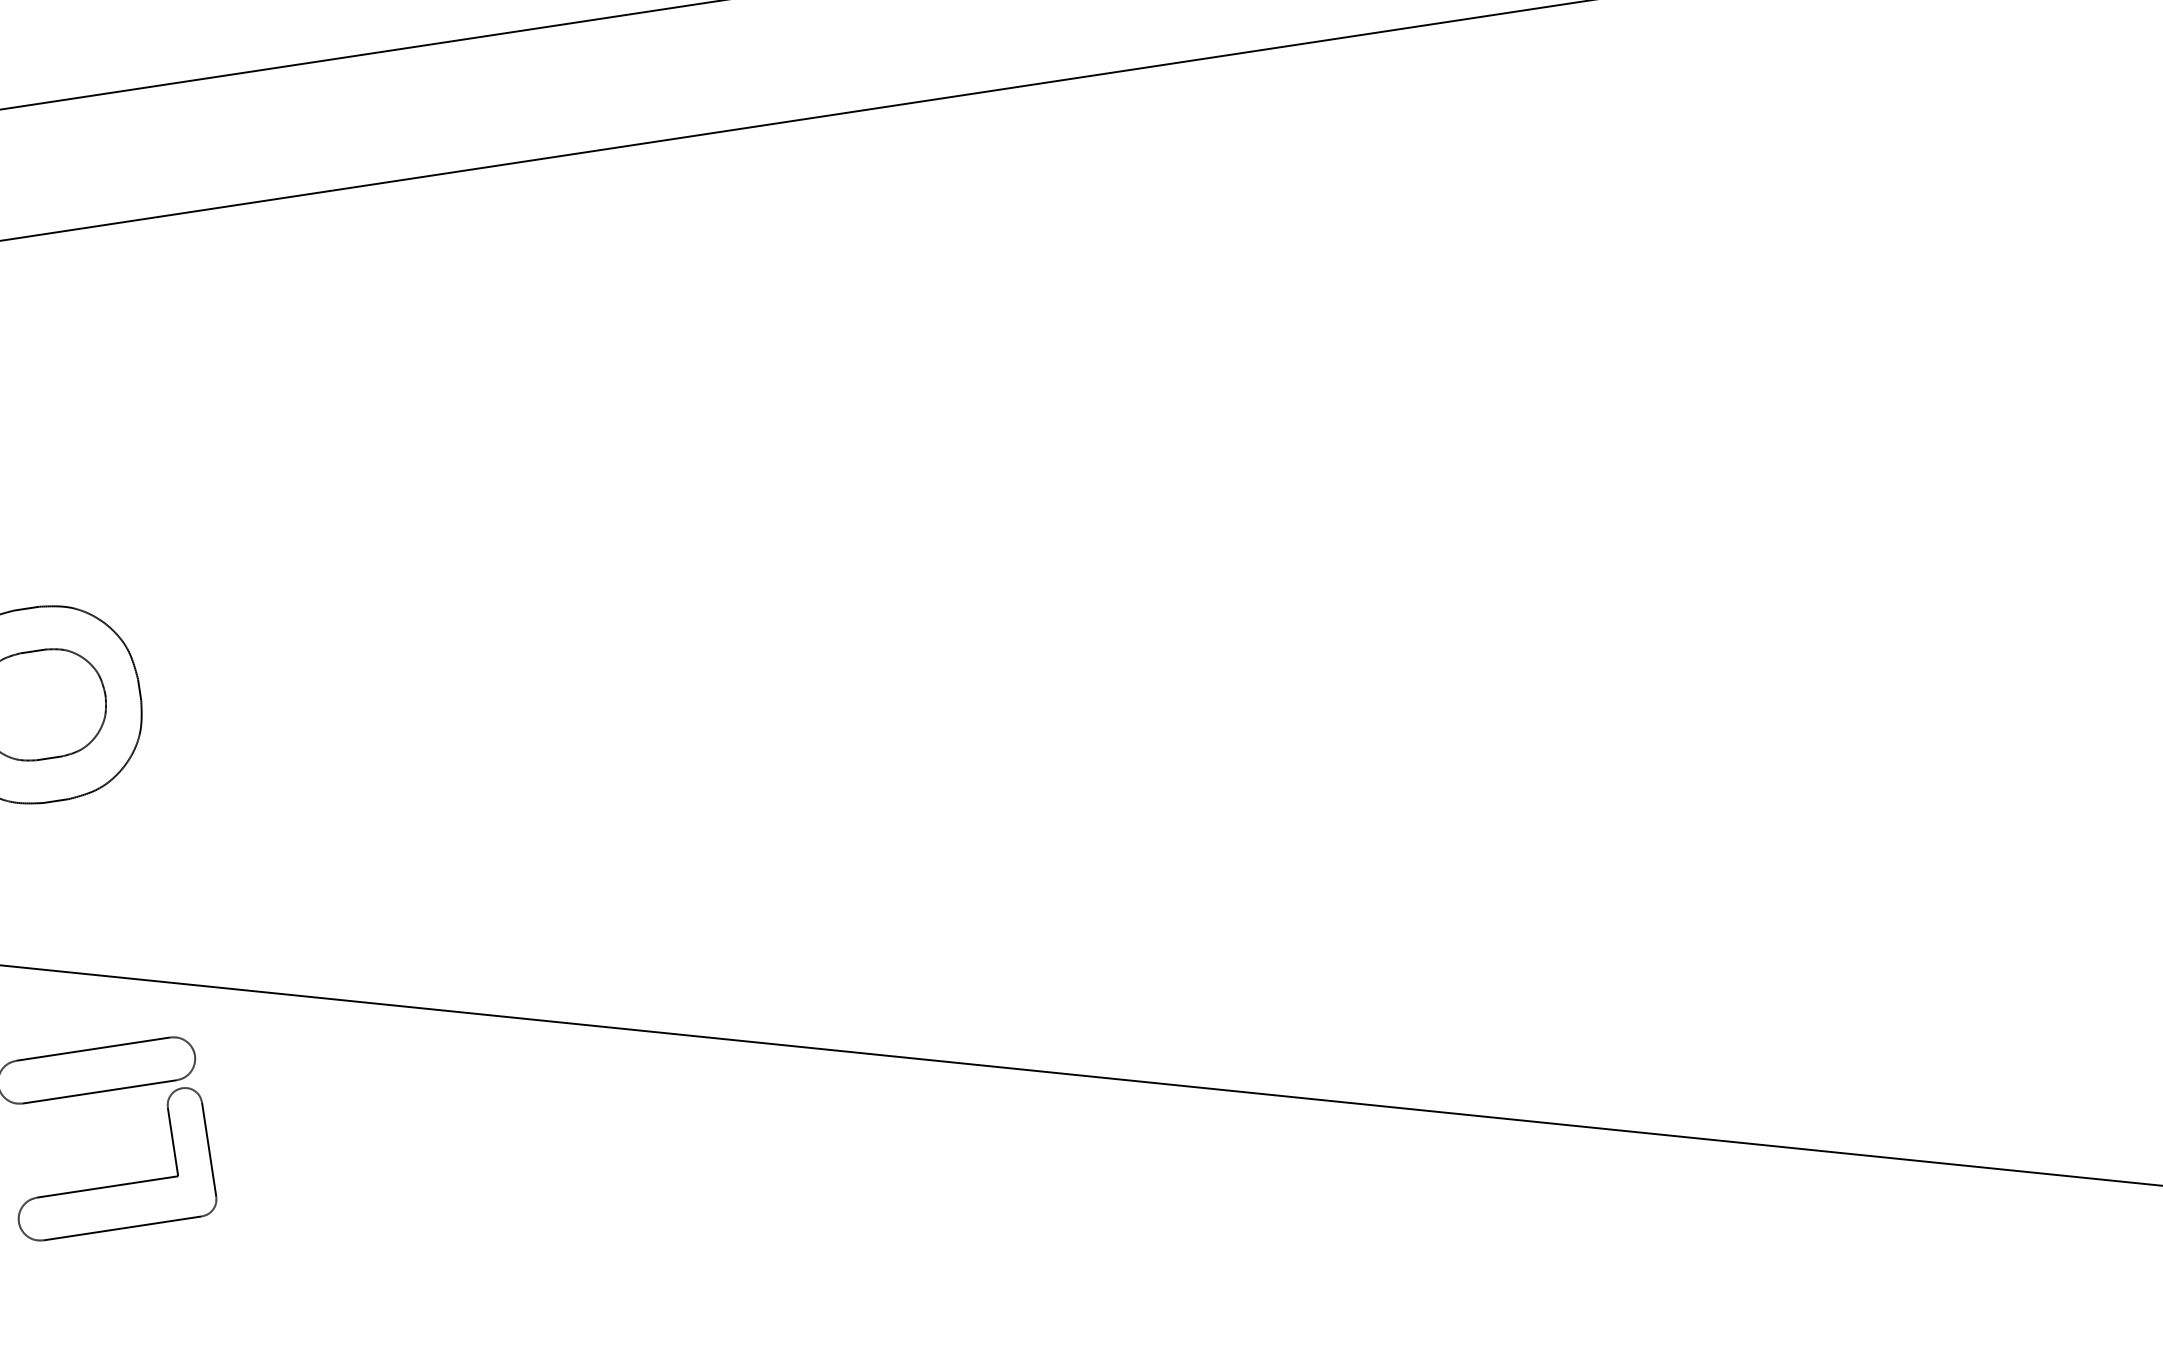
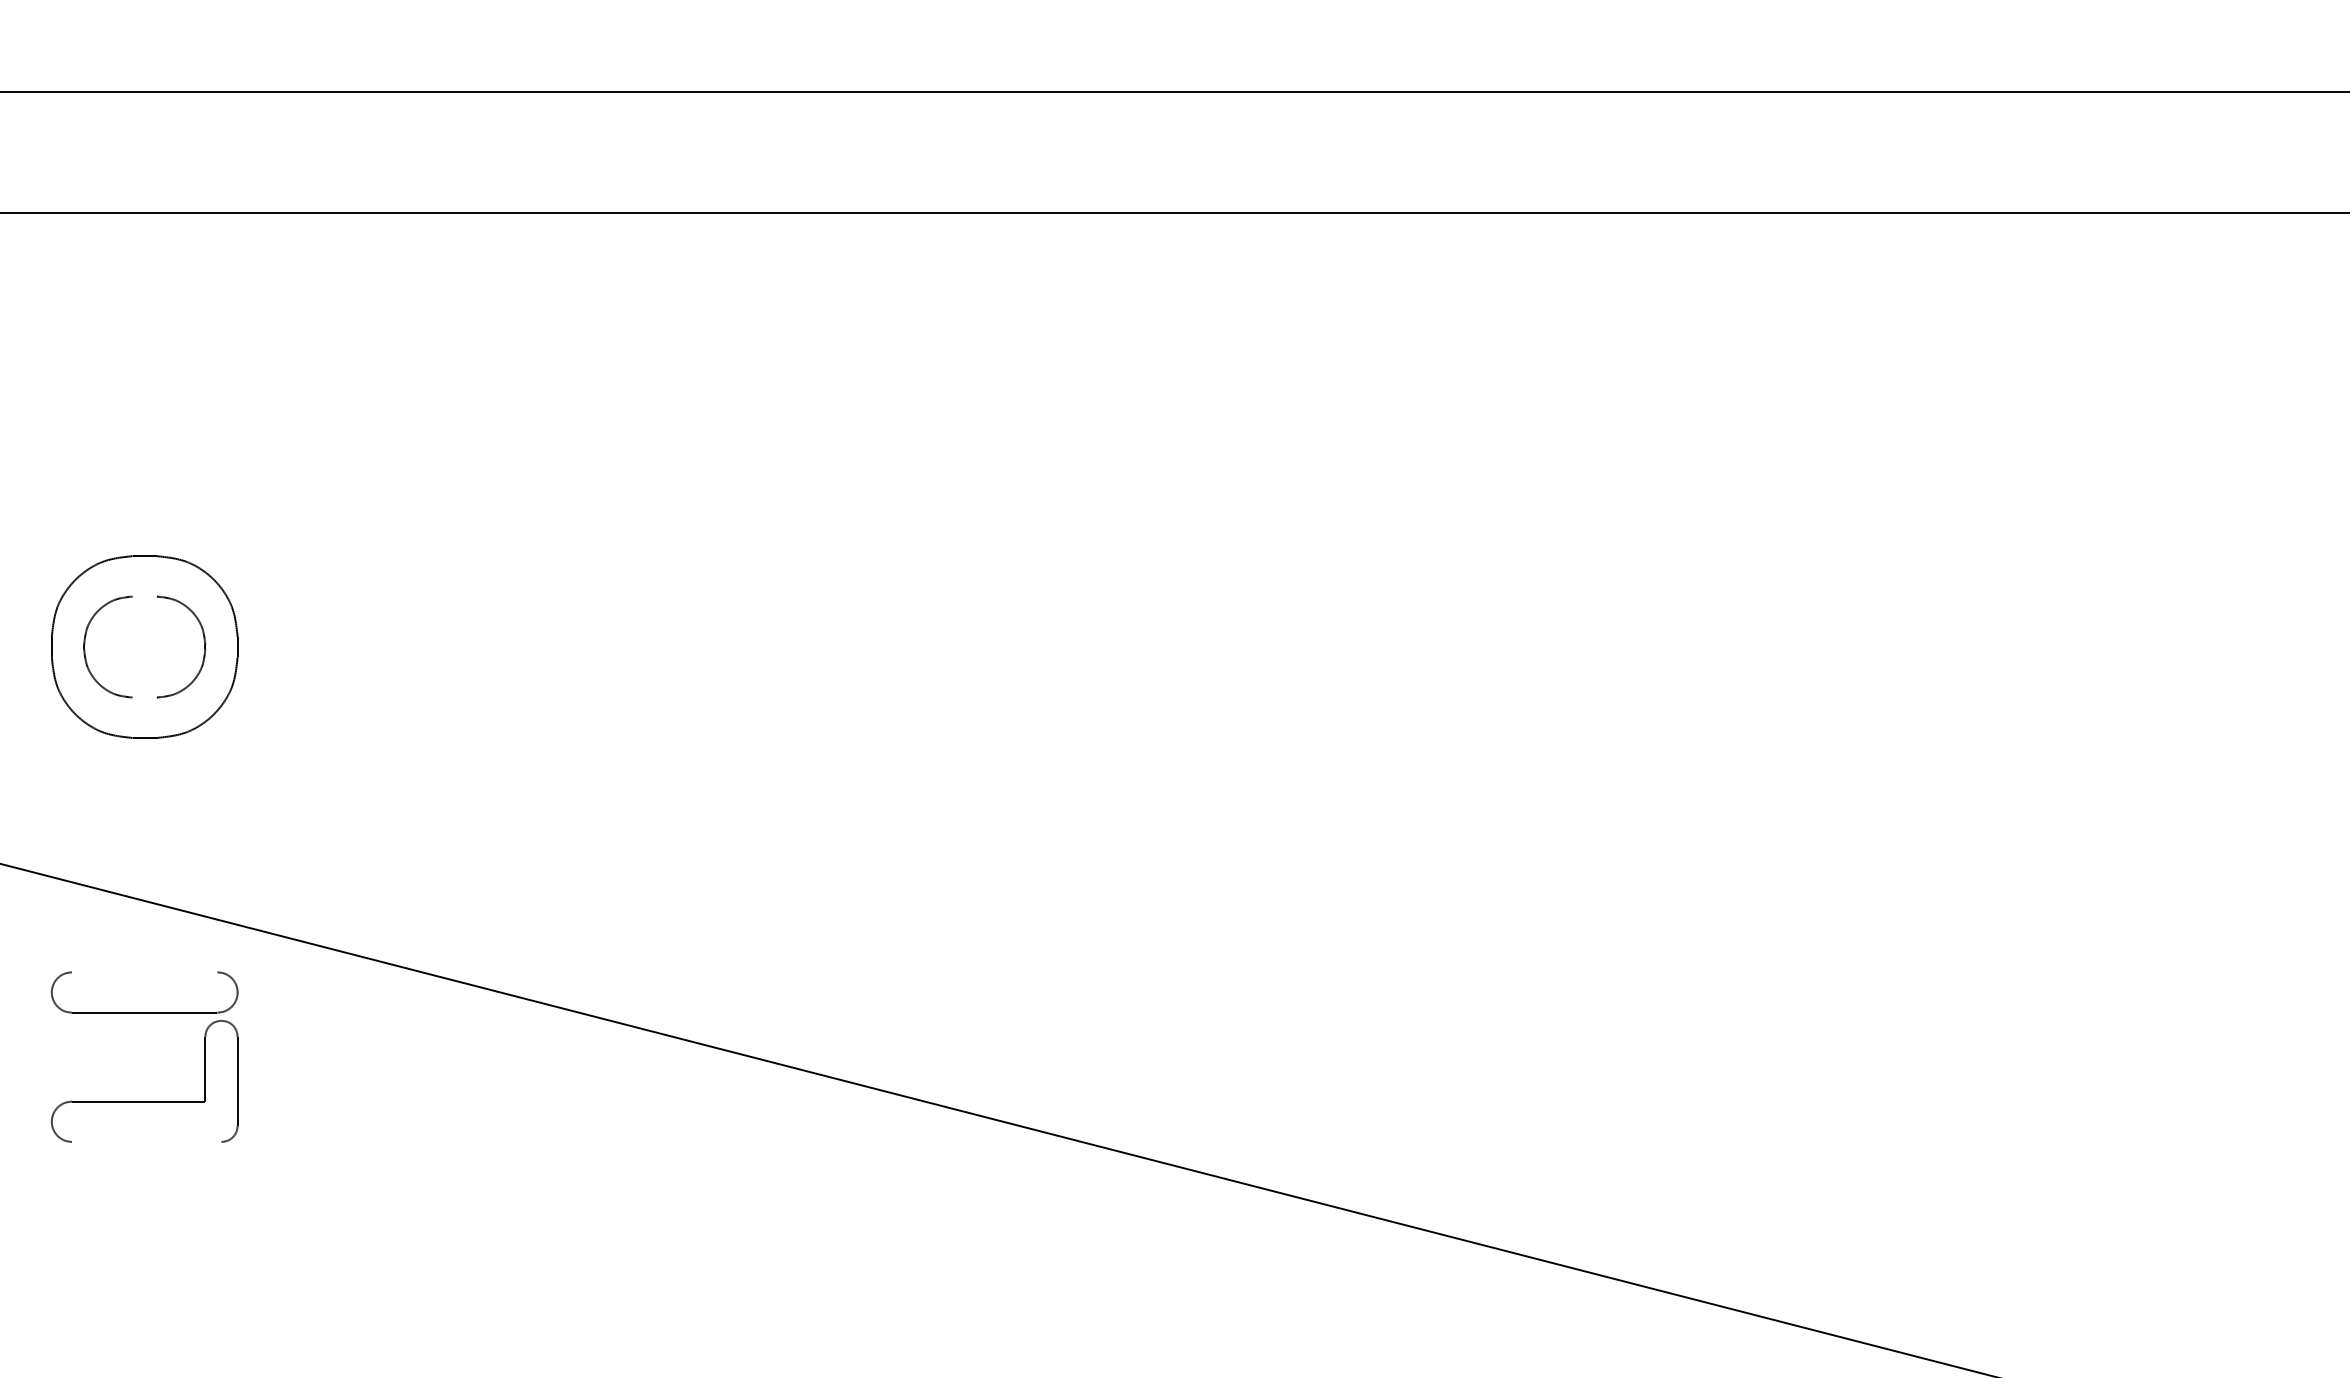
line: (32, 651) -> (144, 596), removed
line: (49, 758) -> (144, 697), removed
line: (93, 1049) -> (144, 972), removed
line: (122, 1227) -> (146, 1141), removed

